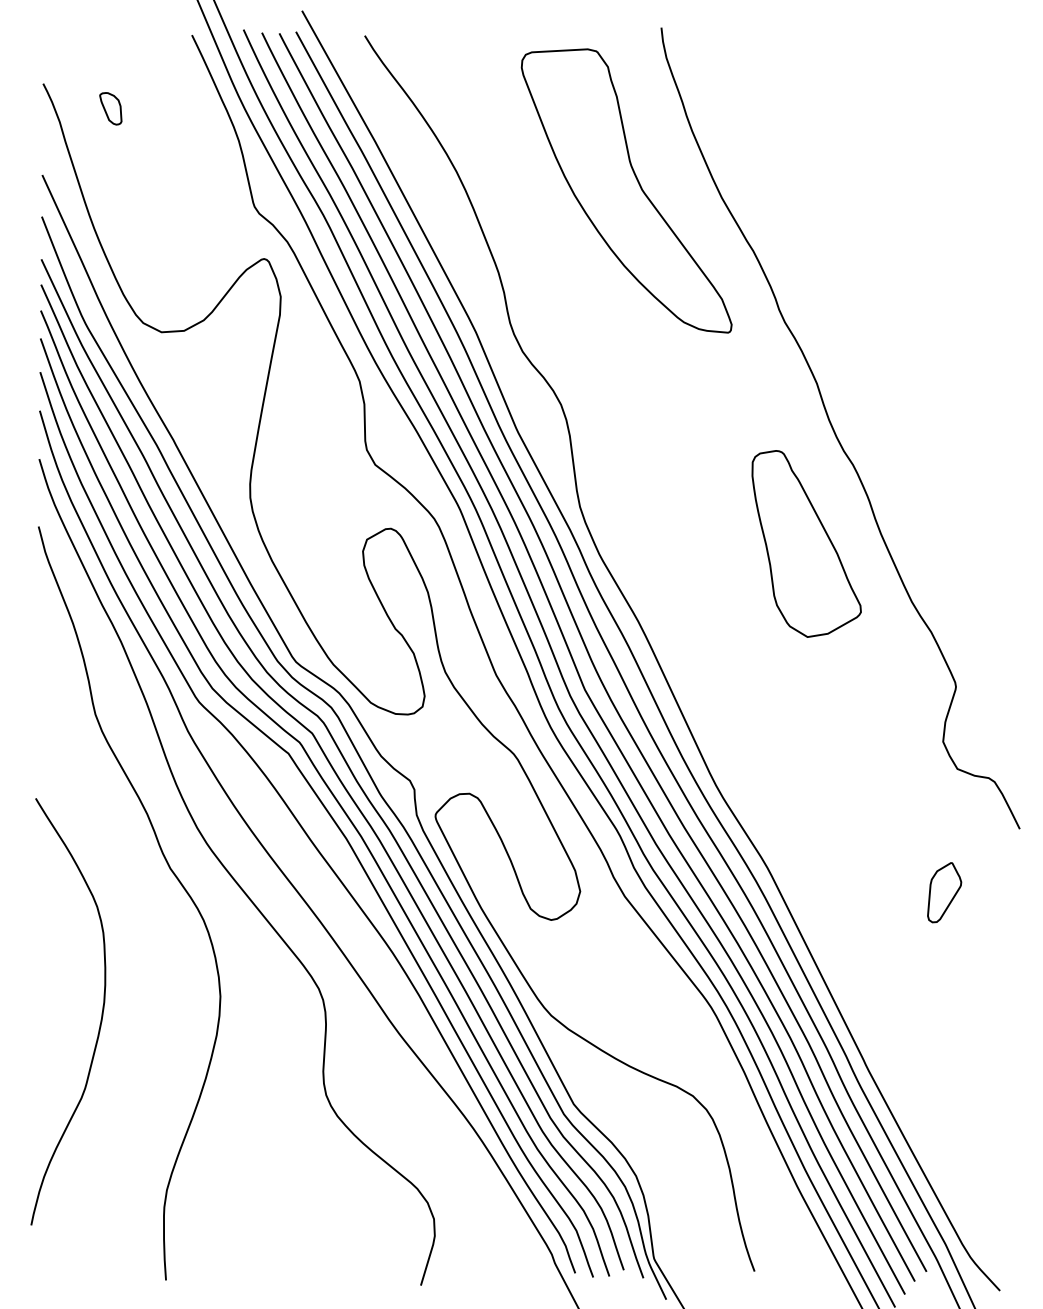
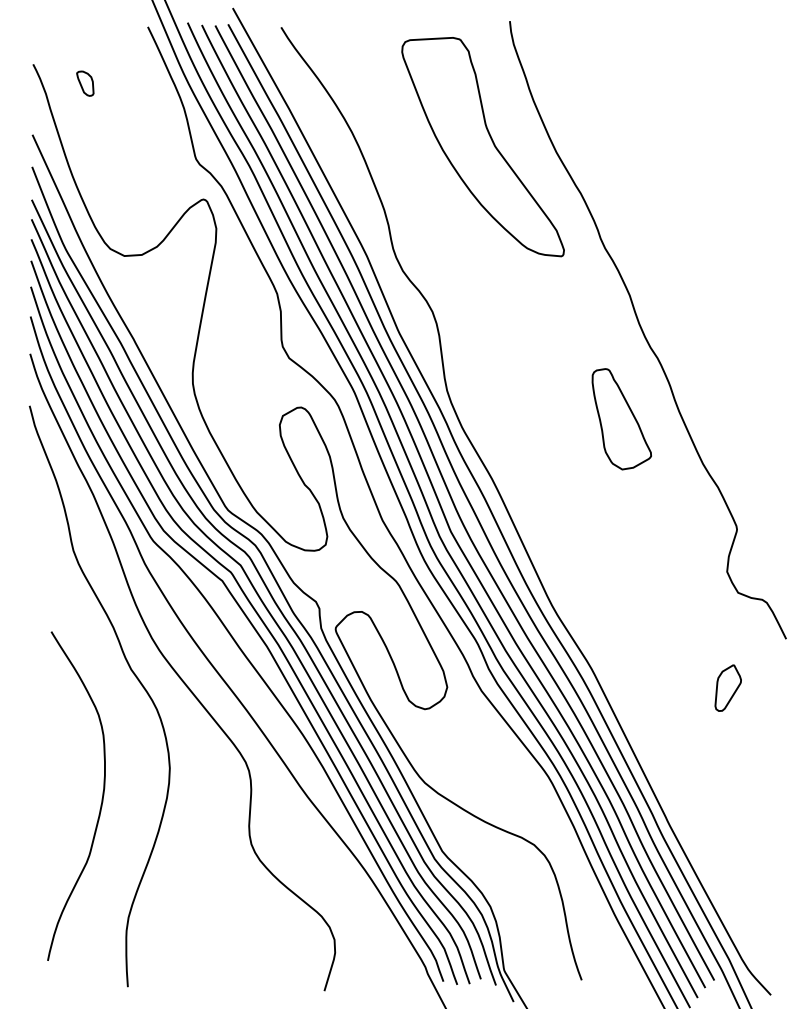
part: (806, 543) -> (621, 418), size x0.7
curve: (100, 1019) -> (101, 802), moved

